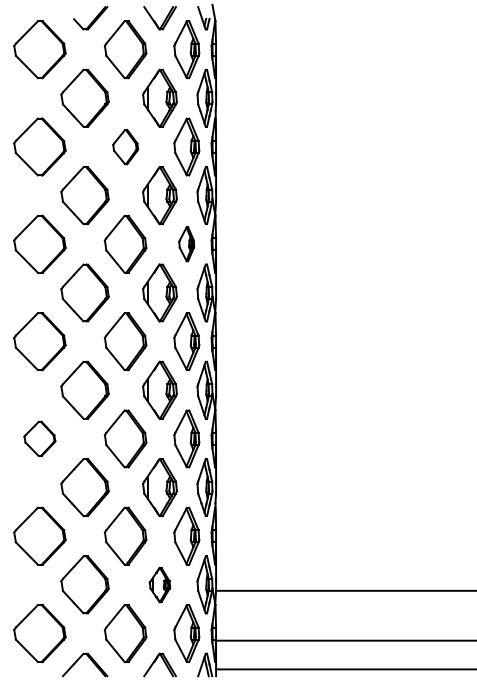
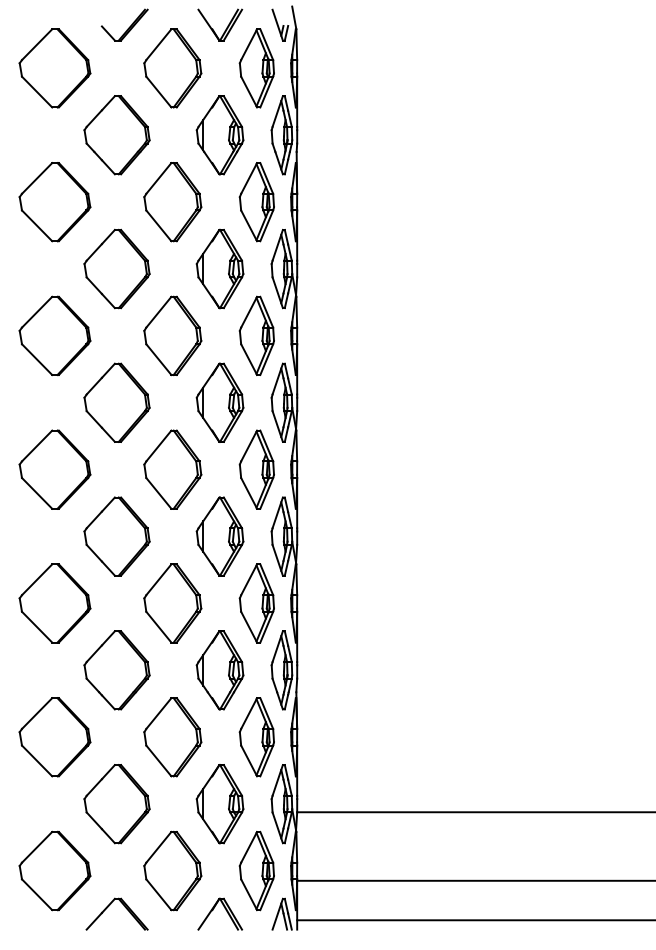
part: (125, 147) -> (172, 202), size x1.67
part: (186, 244) -> (256, 335), size x1.67
part: (39, 438) -> (54, 603), size x1.67
part: (159, 585) -> (219, 804), size x1.67

